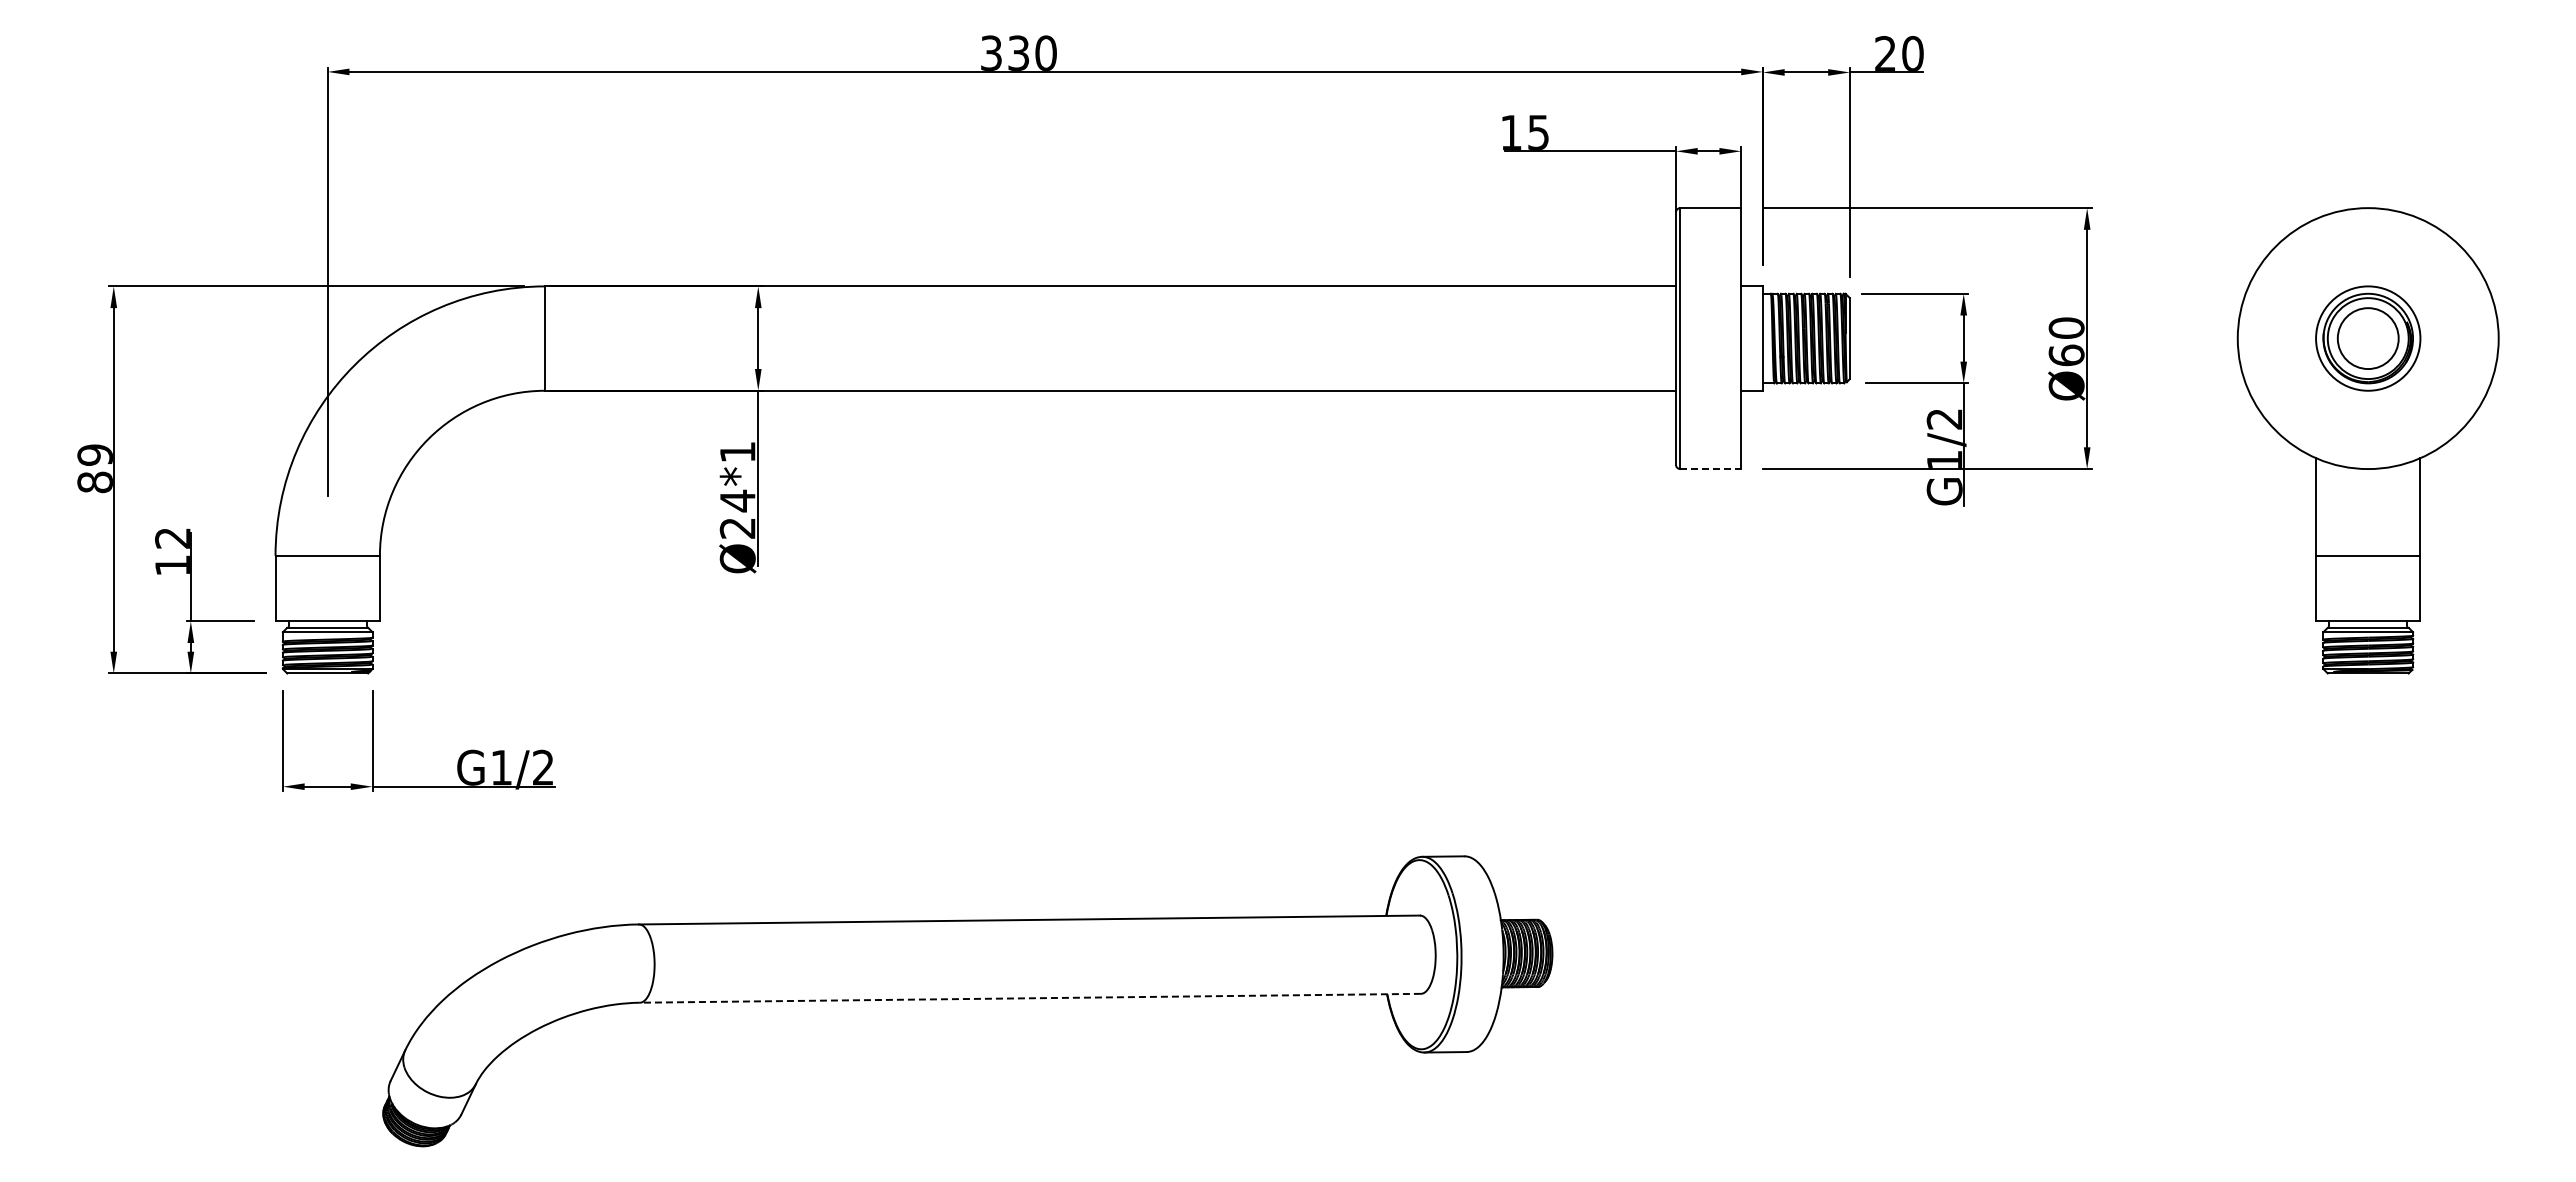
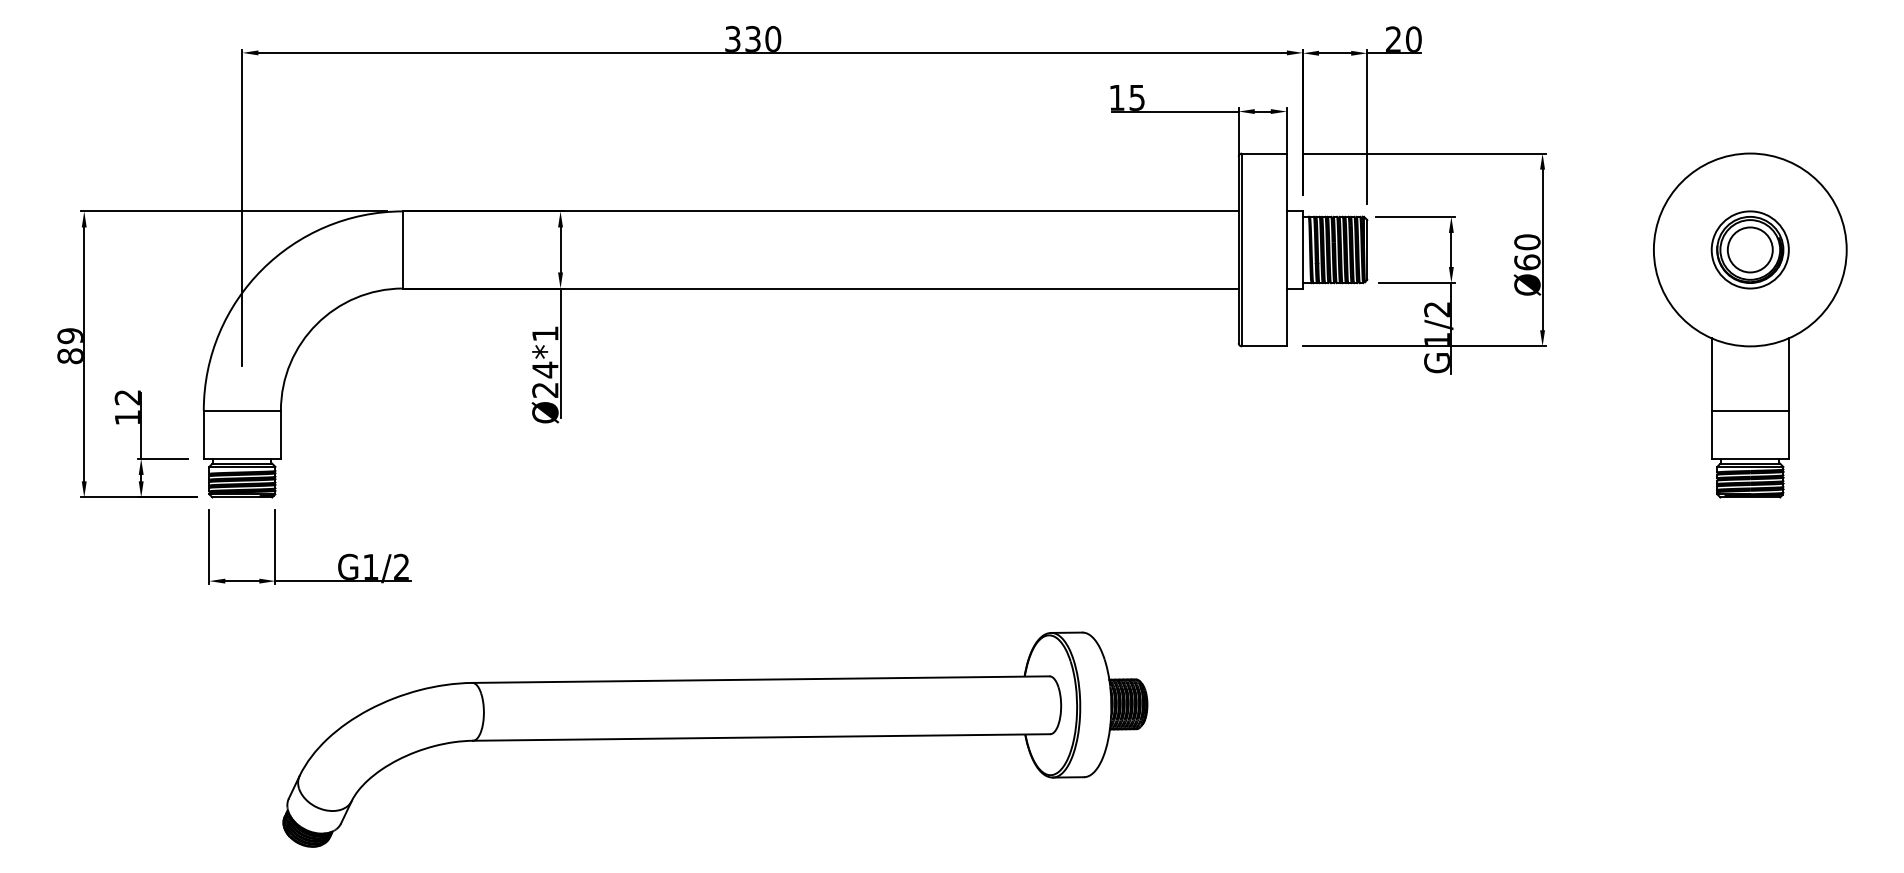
line: (1711, 469) -> (1264, 346), dashed -> solid
line: (1030, 998) -> (761, 737), dashed -> solid

